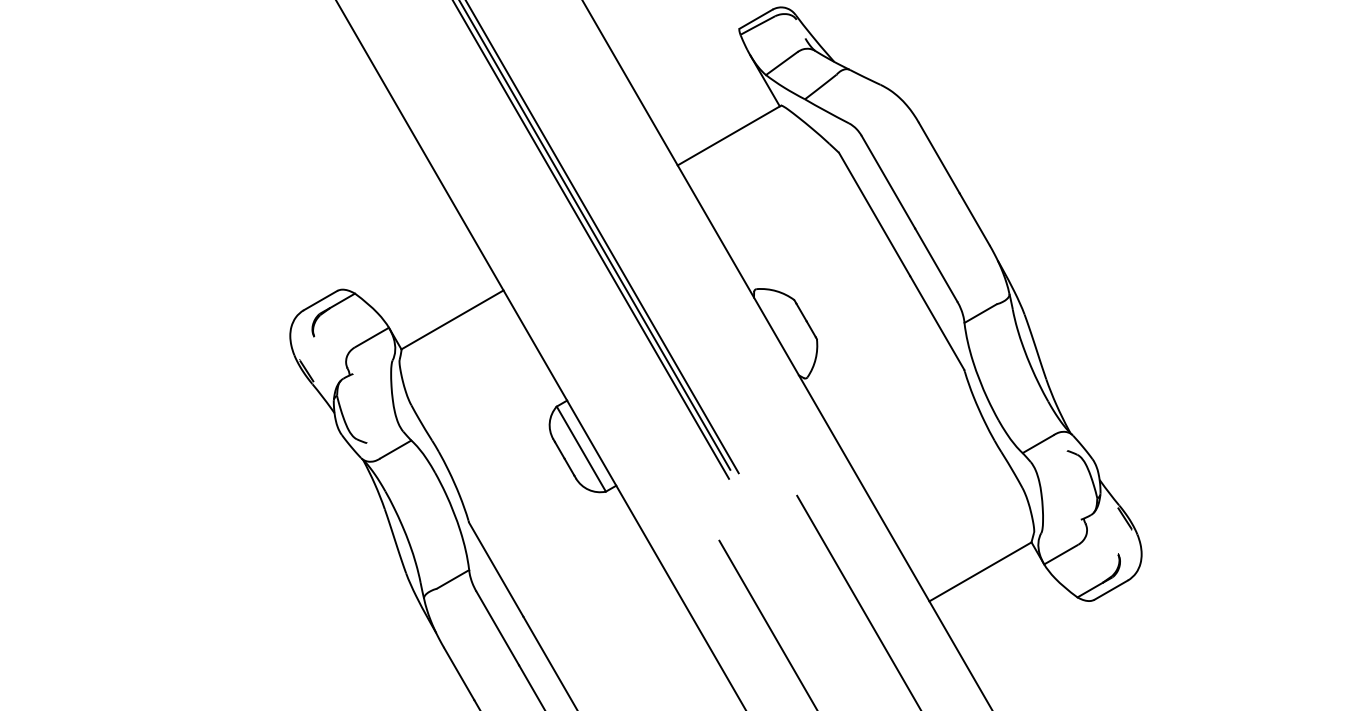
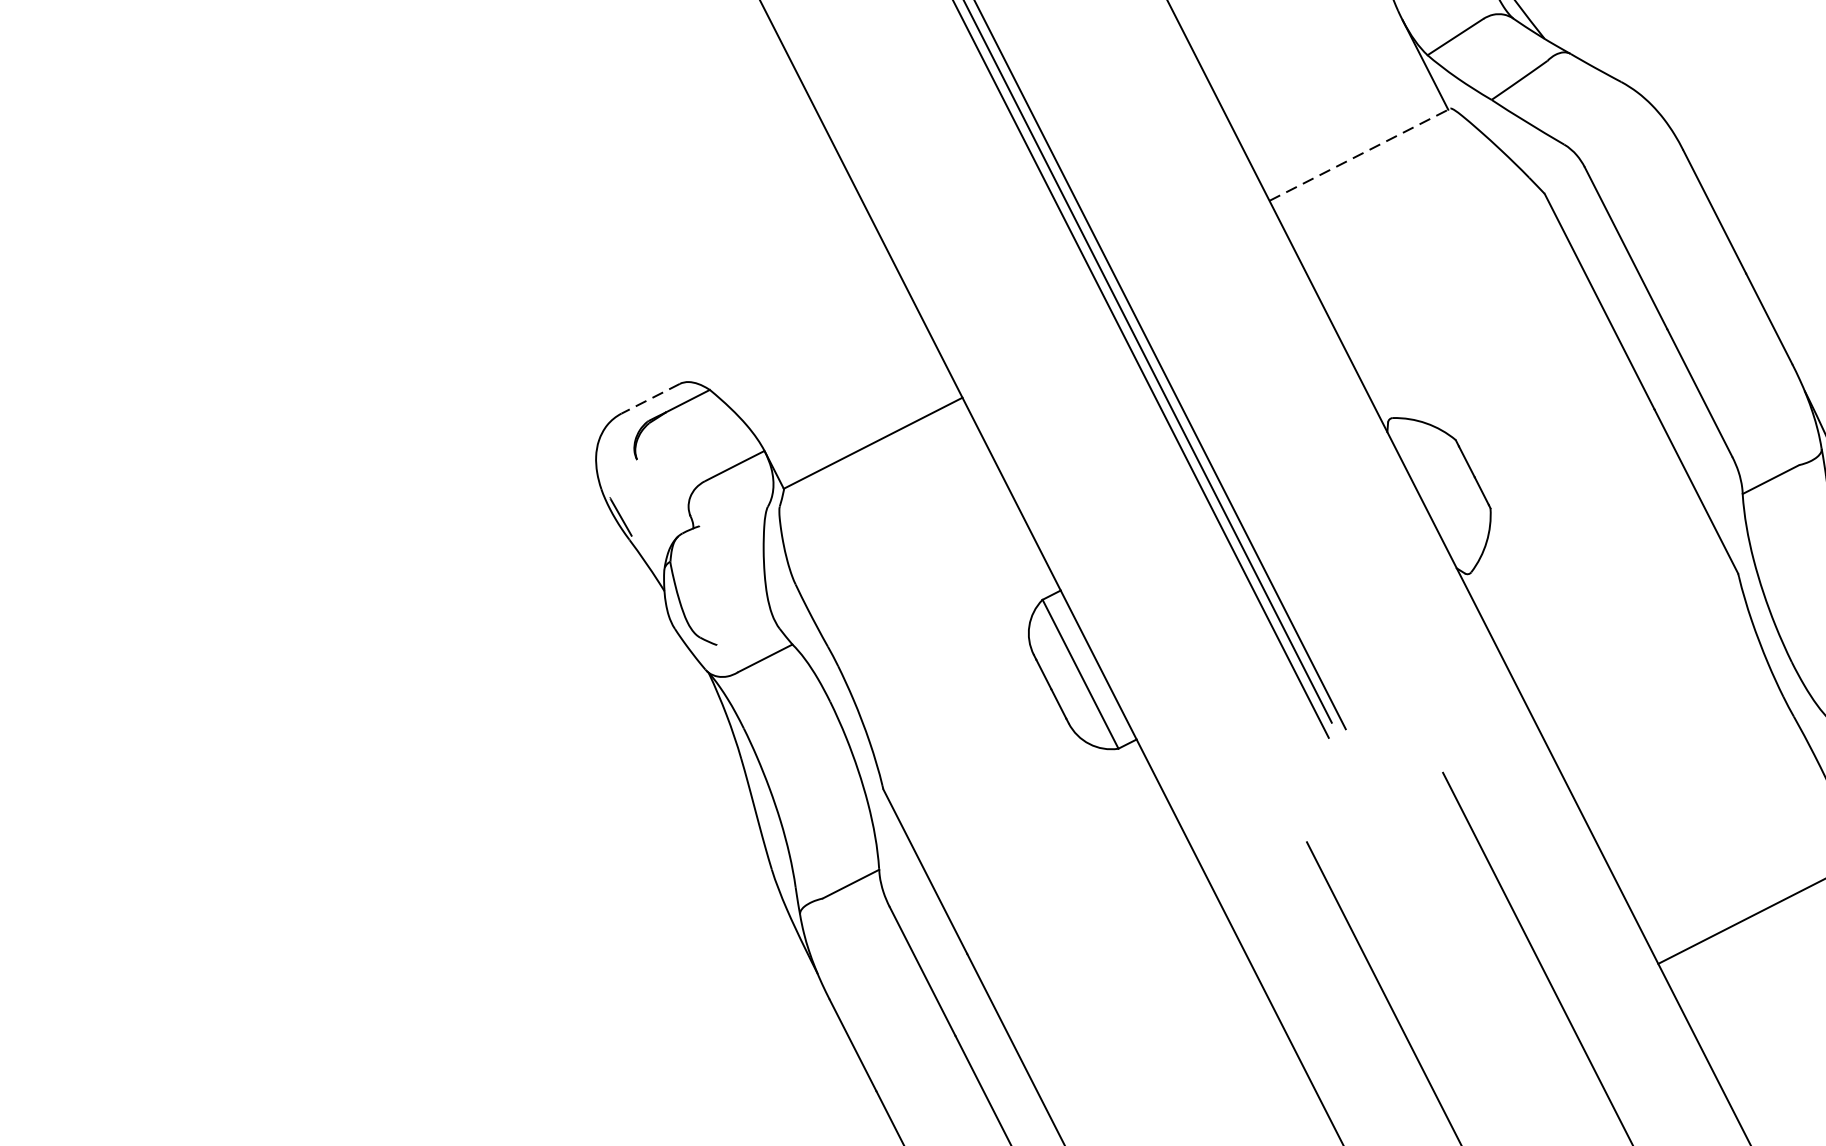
line: (729, 135) -> (1360, 154), solid -> dashed
line: (320, 300) -> (650, 398), solid -> dashed

